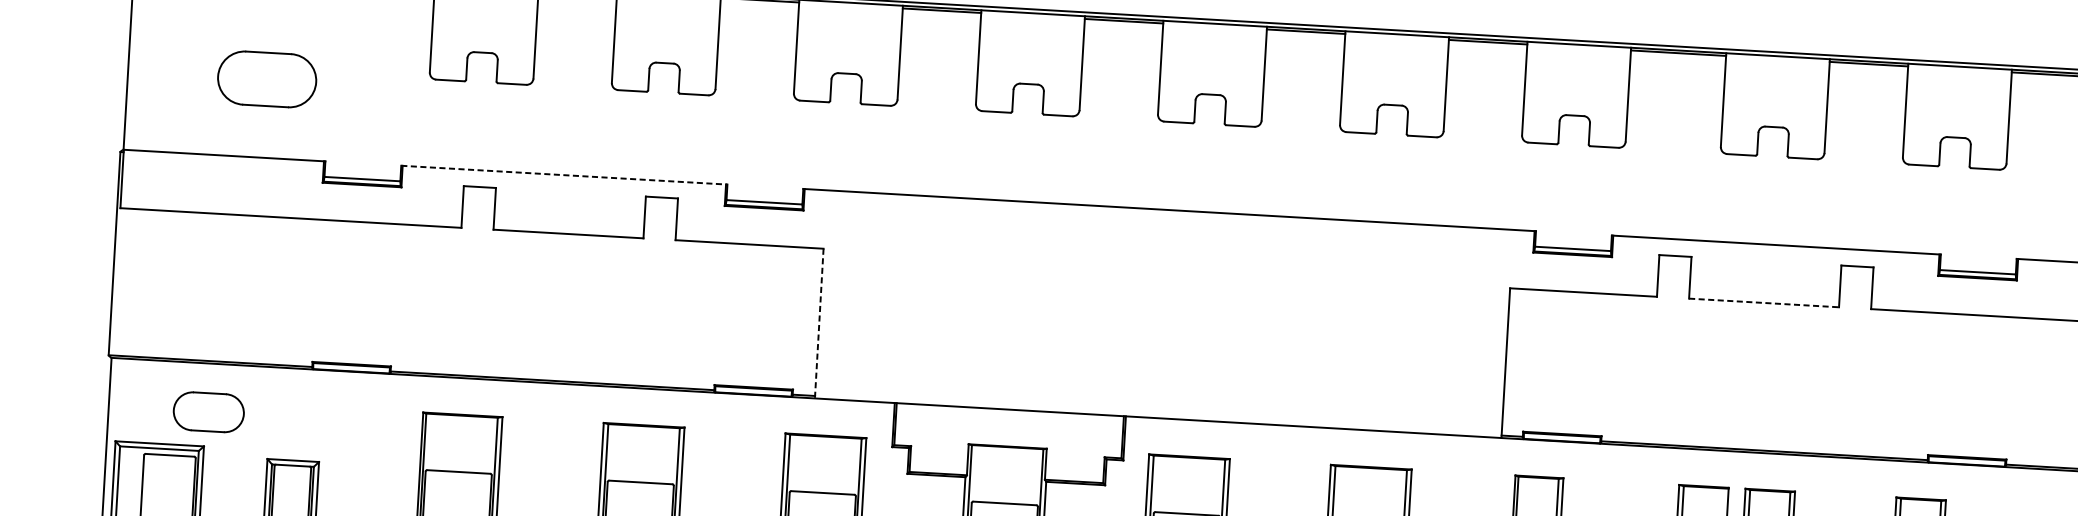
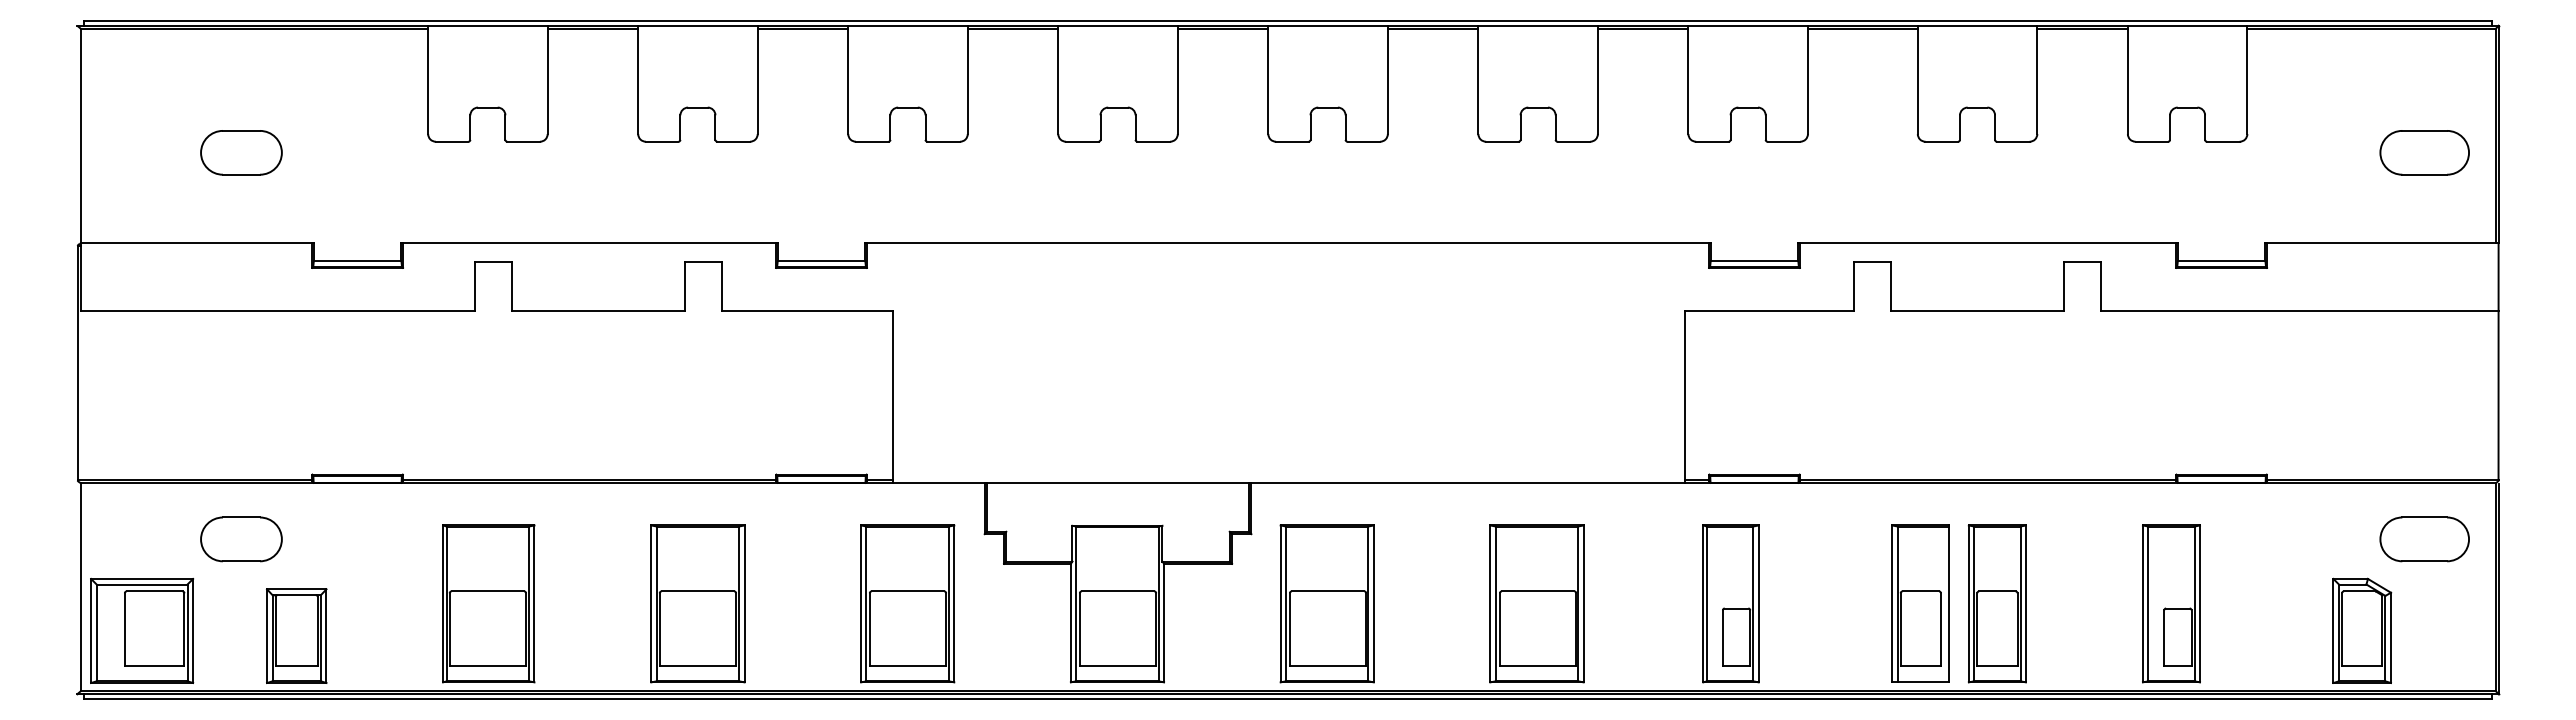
part: (267, 79) -> (241, 152), size x0.71
line: (565, 175) -> (590, 243), dashed -> solid
line: (1764, 302) -> (1978, 310), dashed -> solid
line: (819, 324) -> (892, 397), dashed -> solid
part: (208, 412) -> (241, 539), moved

